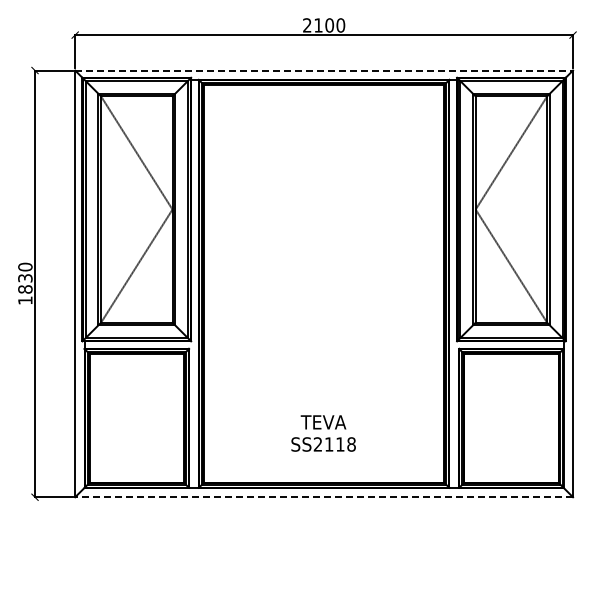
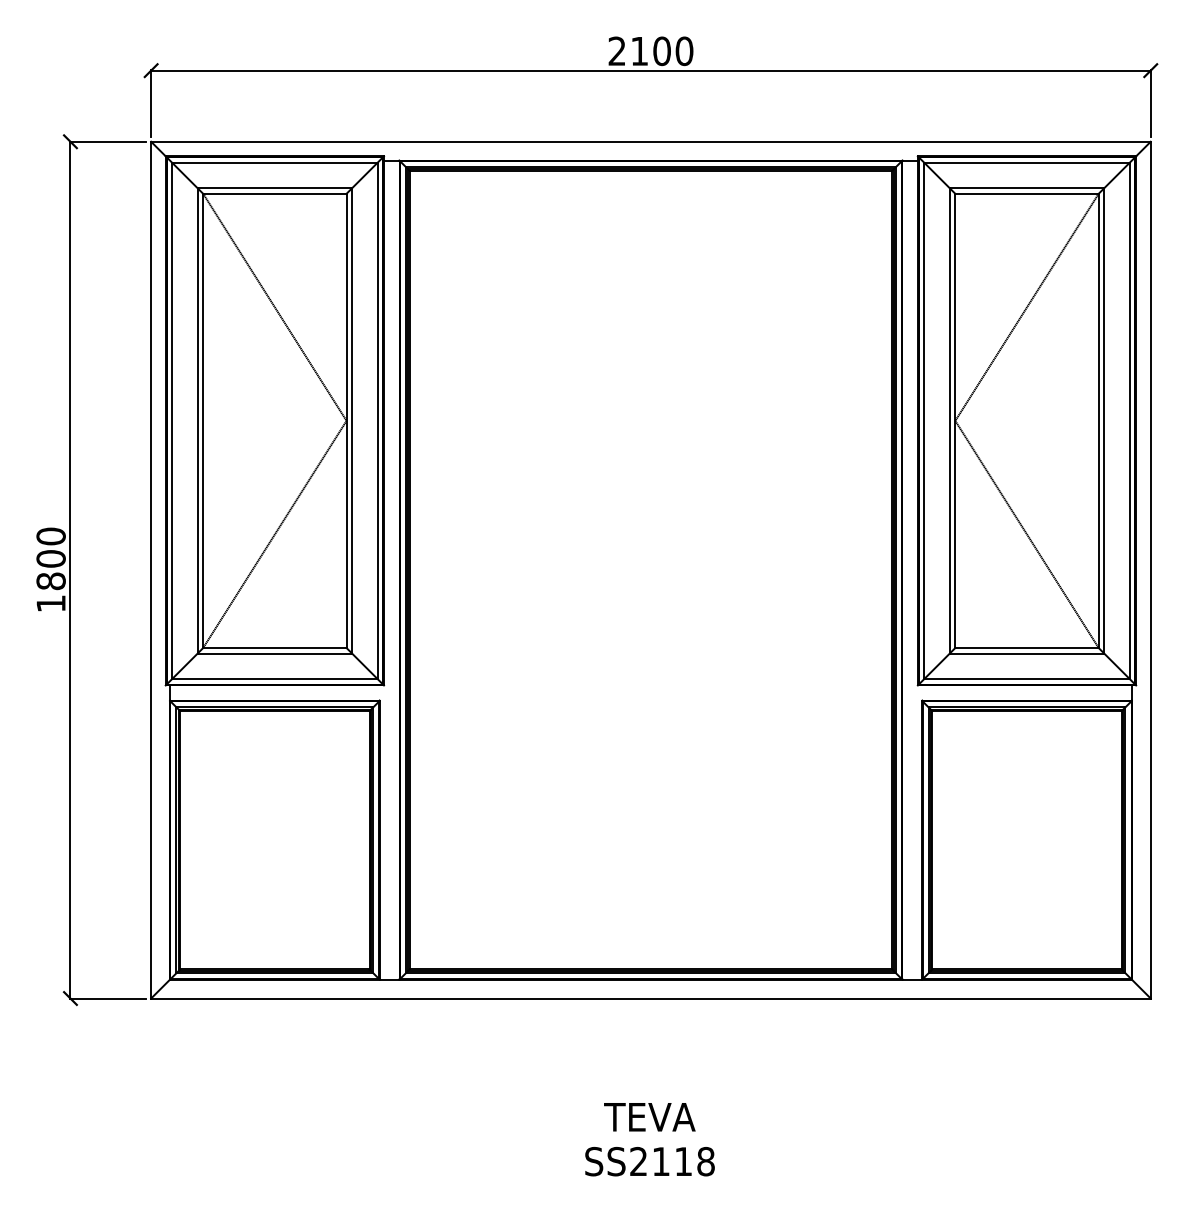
line: (324, 70) -> (651, 141), dashed -> solid
text: (25, 277) -> (51, 557), 1830 -> 1800
text: (323, 433) -> (649, 1139), moved
line: (324, 497) -> (651, 999), dashed -> solid

